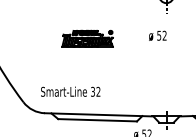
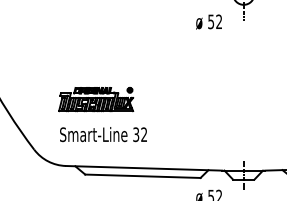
text: (157, 35) -> (208, 21), moved
part: (87, 38) -> (95, 99), moved

